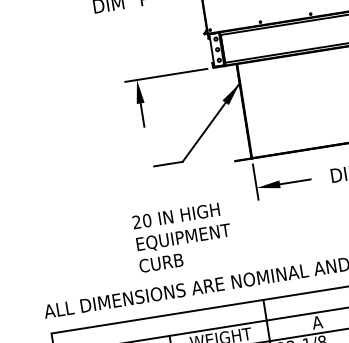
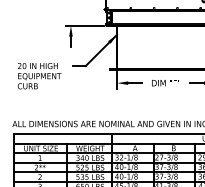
text: (183, 238) -> (39, 76), moved

